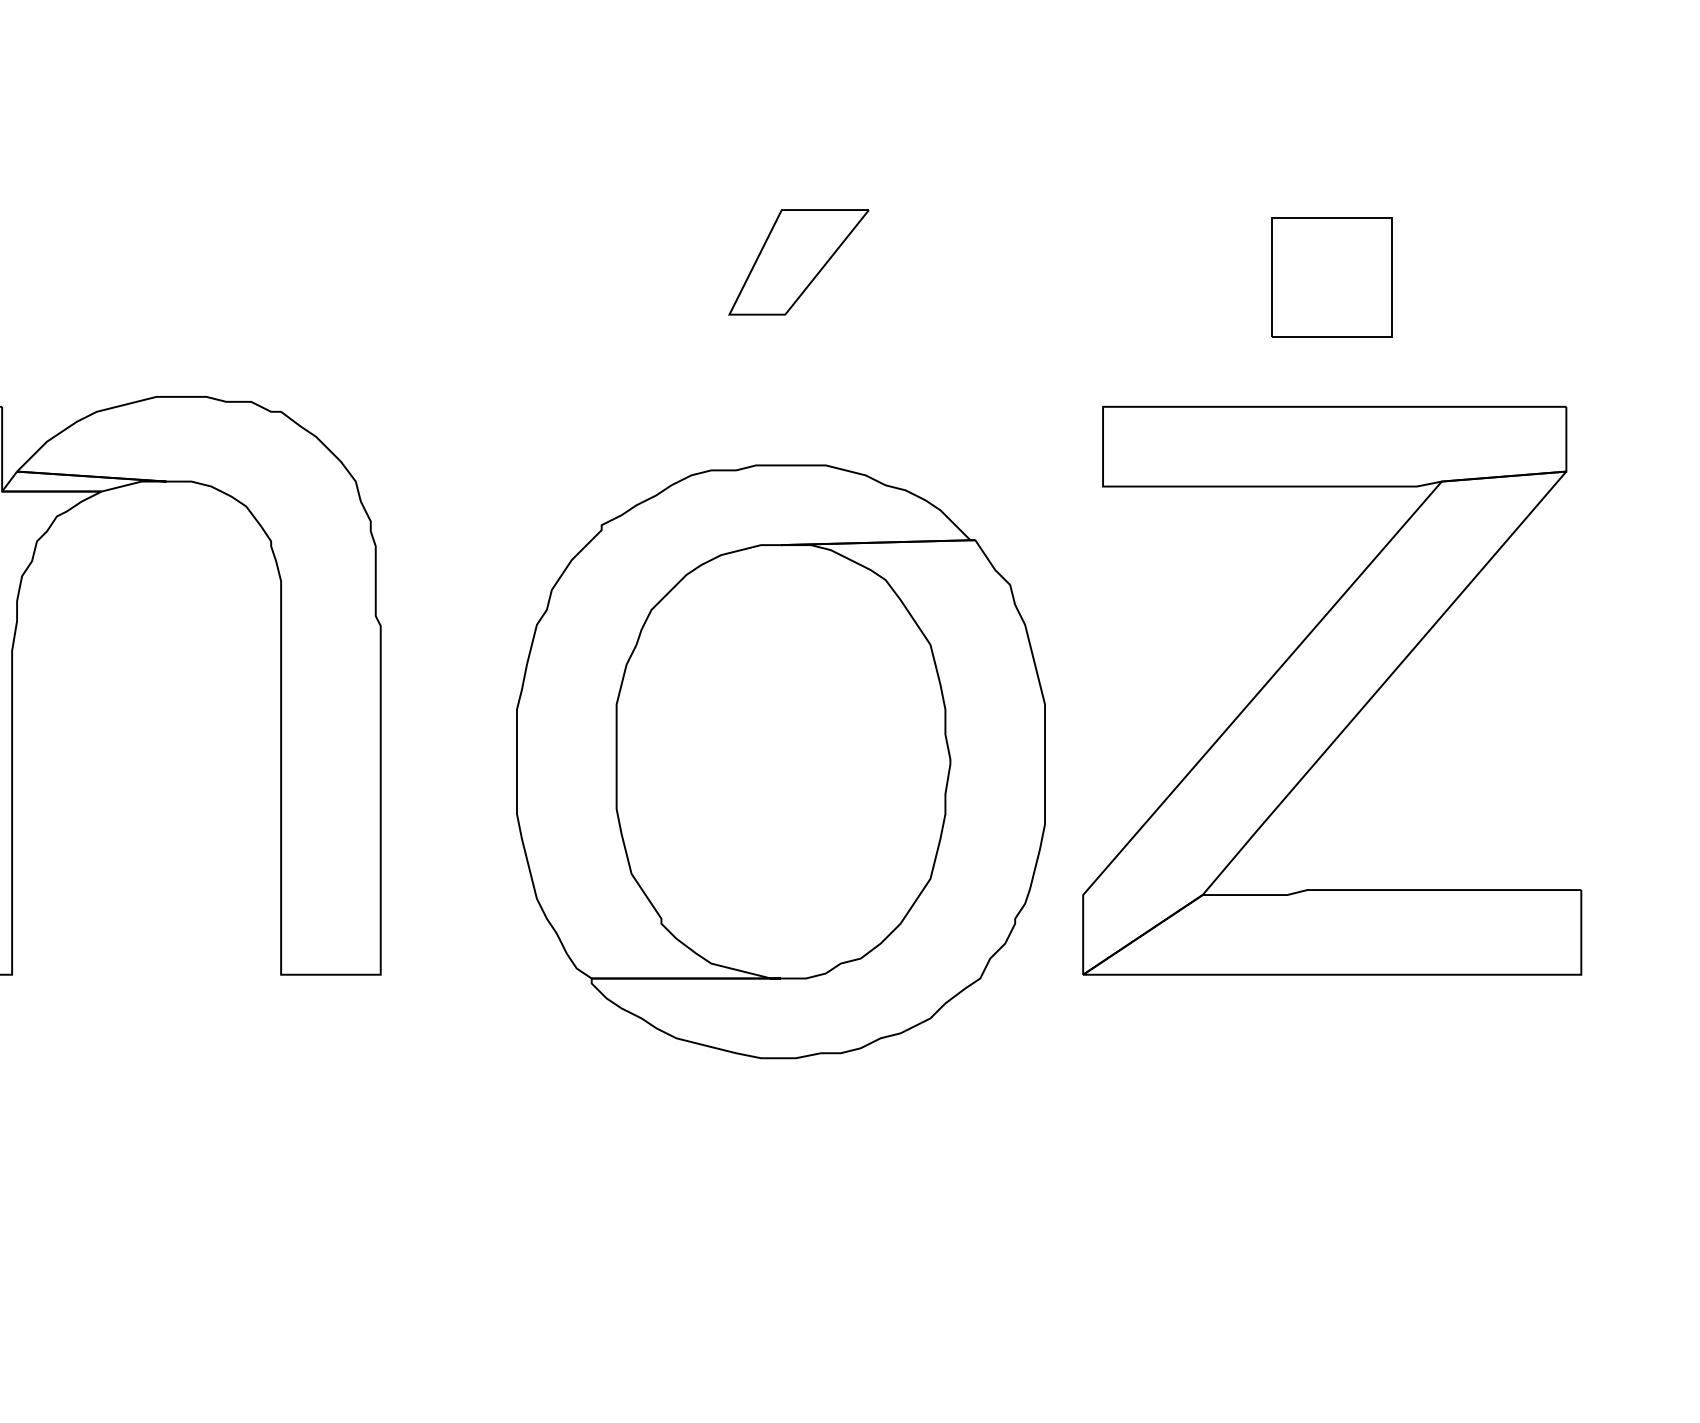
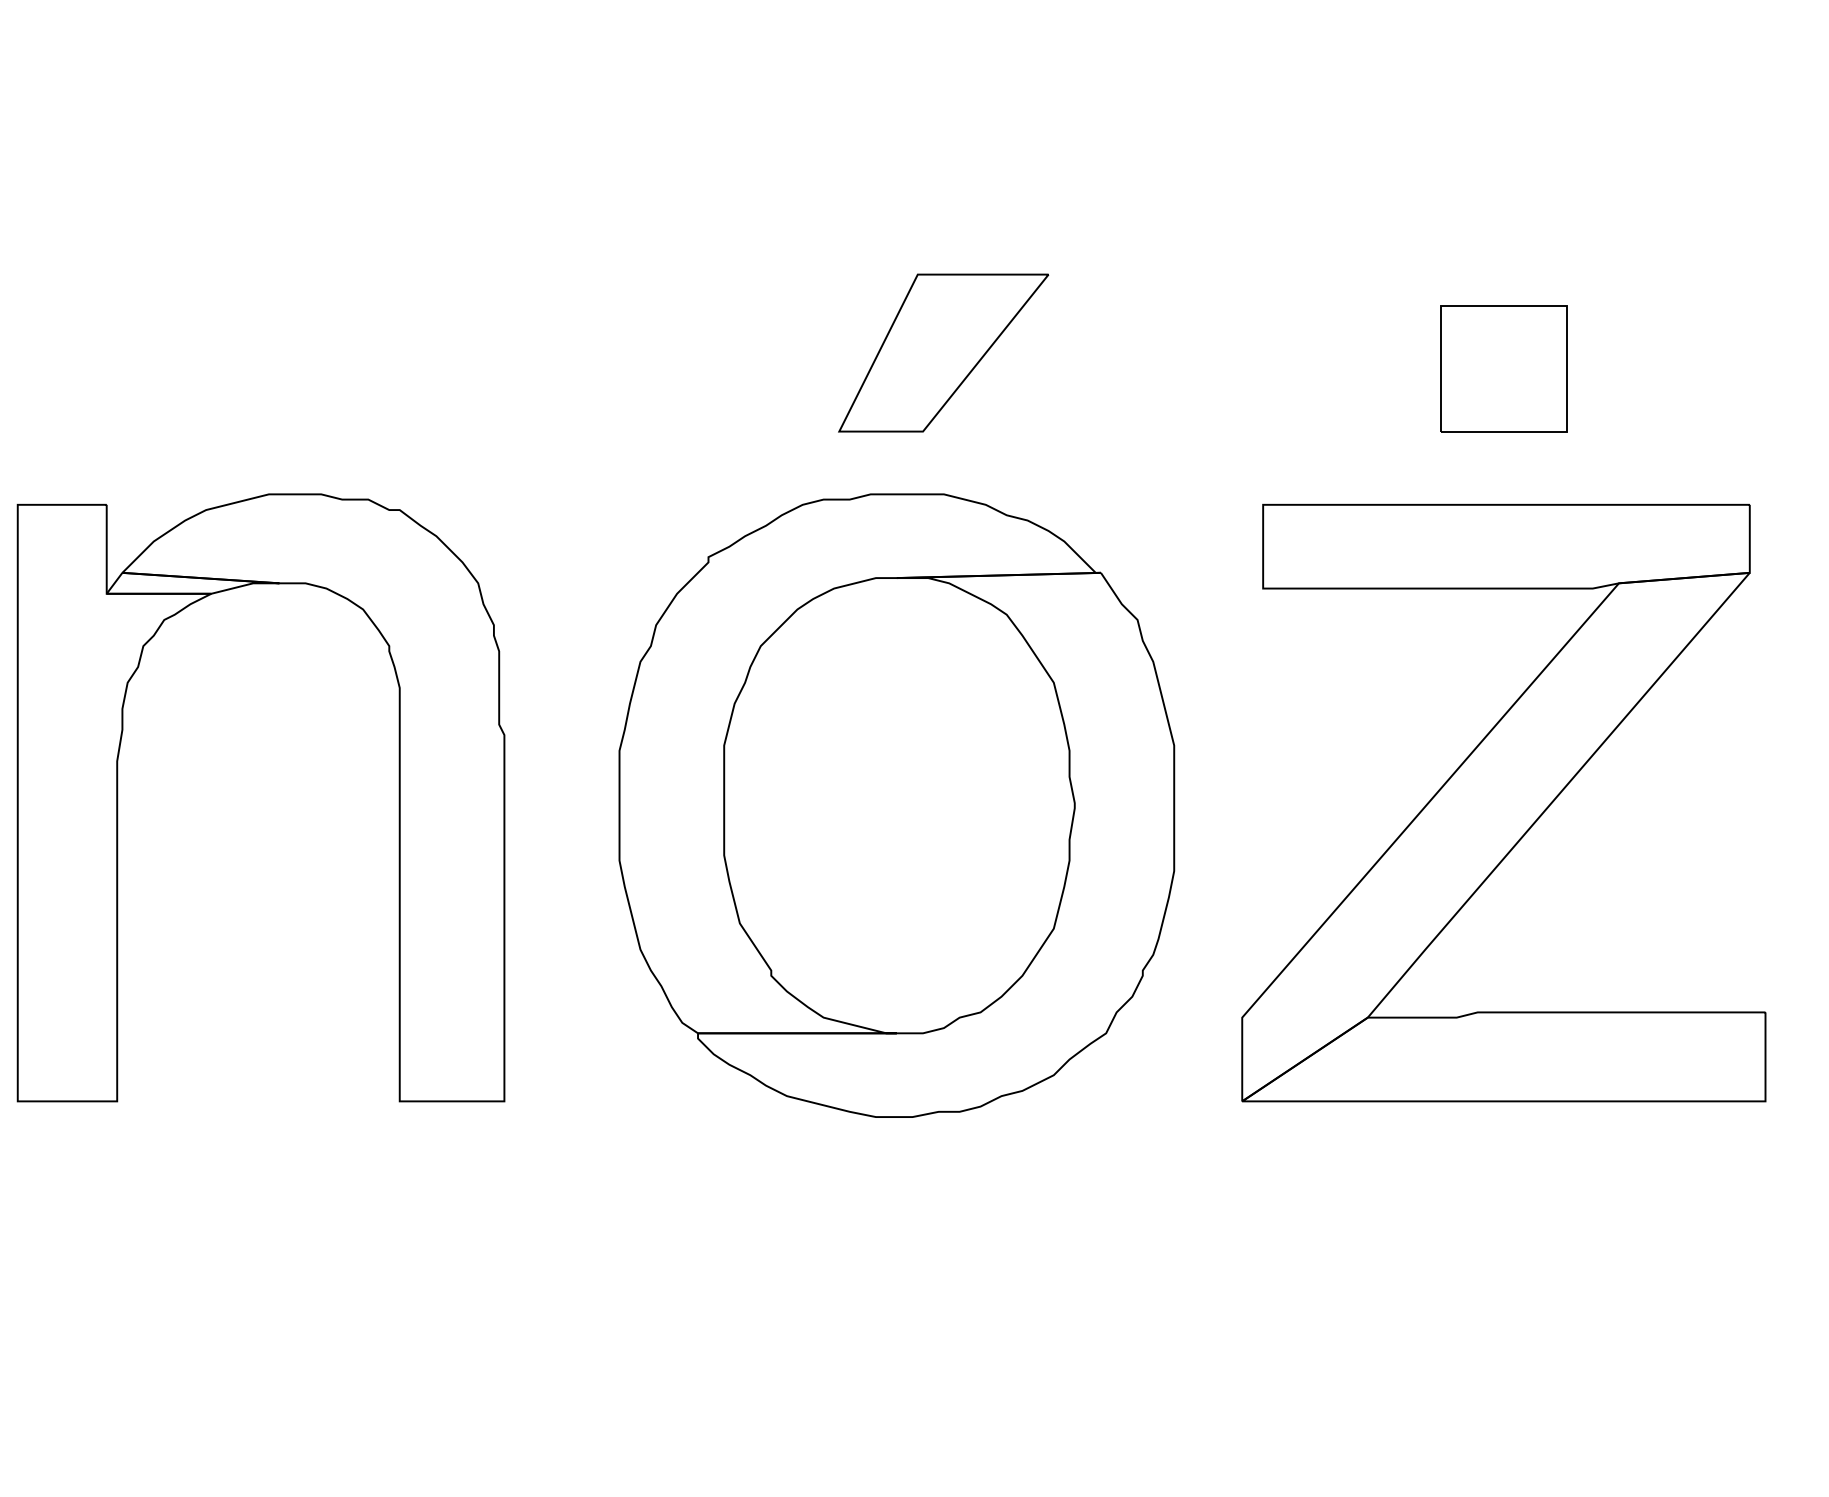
part: (798, 261) -> (943, 352), size x1.43
part: (780, 761) -> (896, 805), moved

